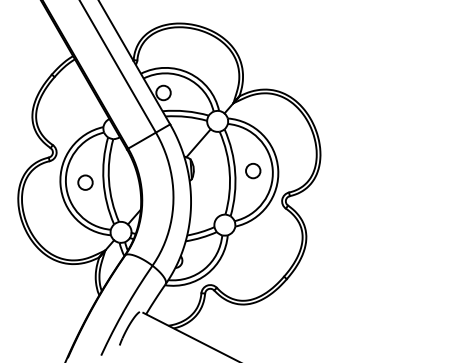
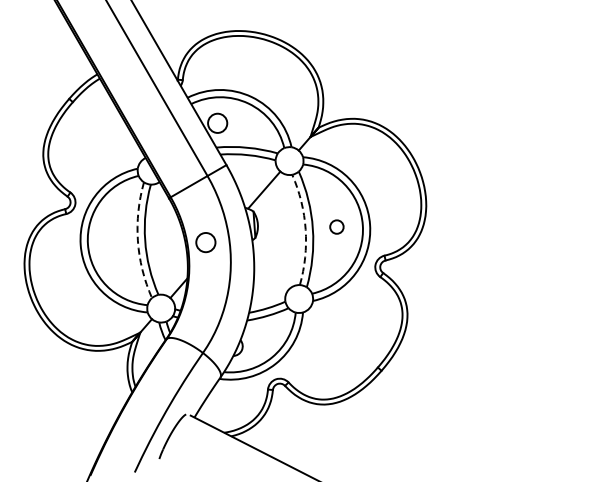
circle: (252, 170) -> (336, 226), size x0.7
arc: (229, 172) -> (305, 229), solid -> dashed
arc: (103, 181) -> (137, 240), solid -> dashed
circle: (85, 182) -> (205, 242), moved

